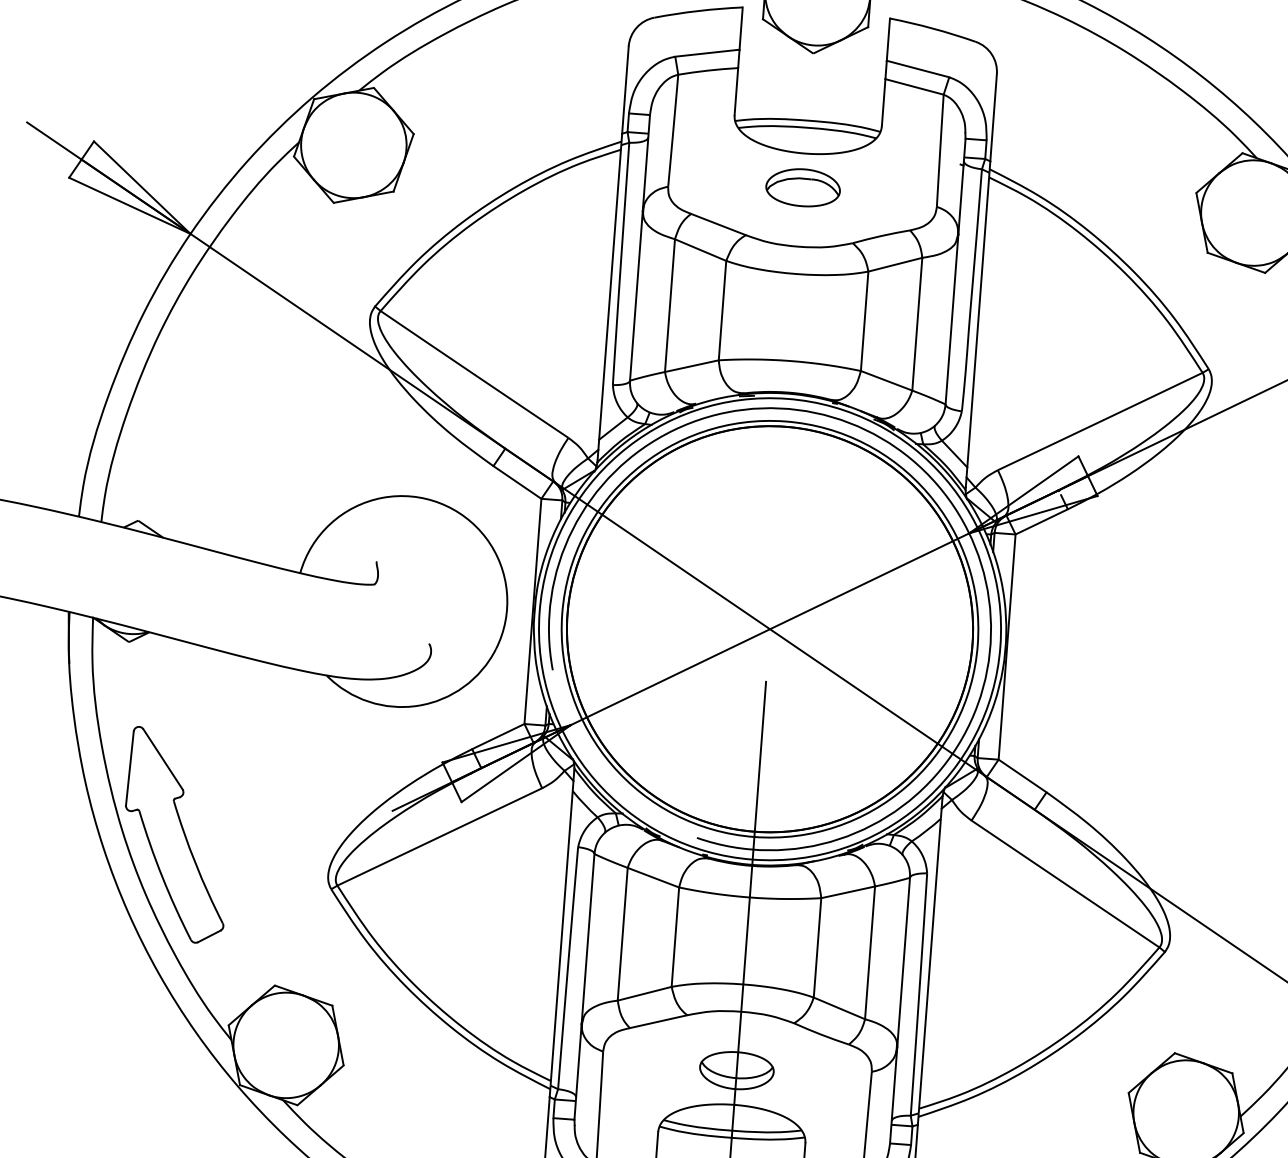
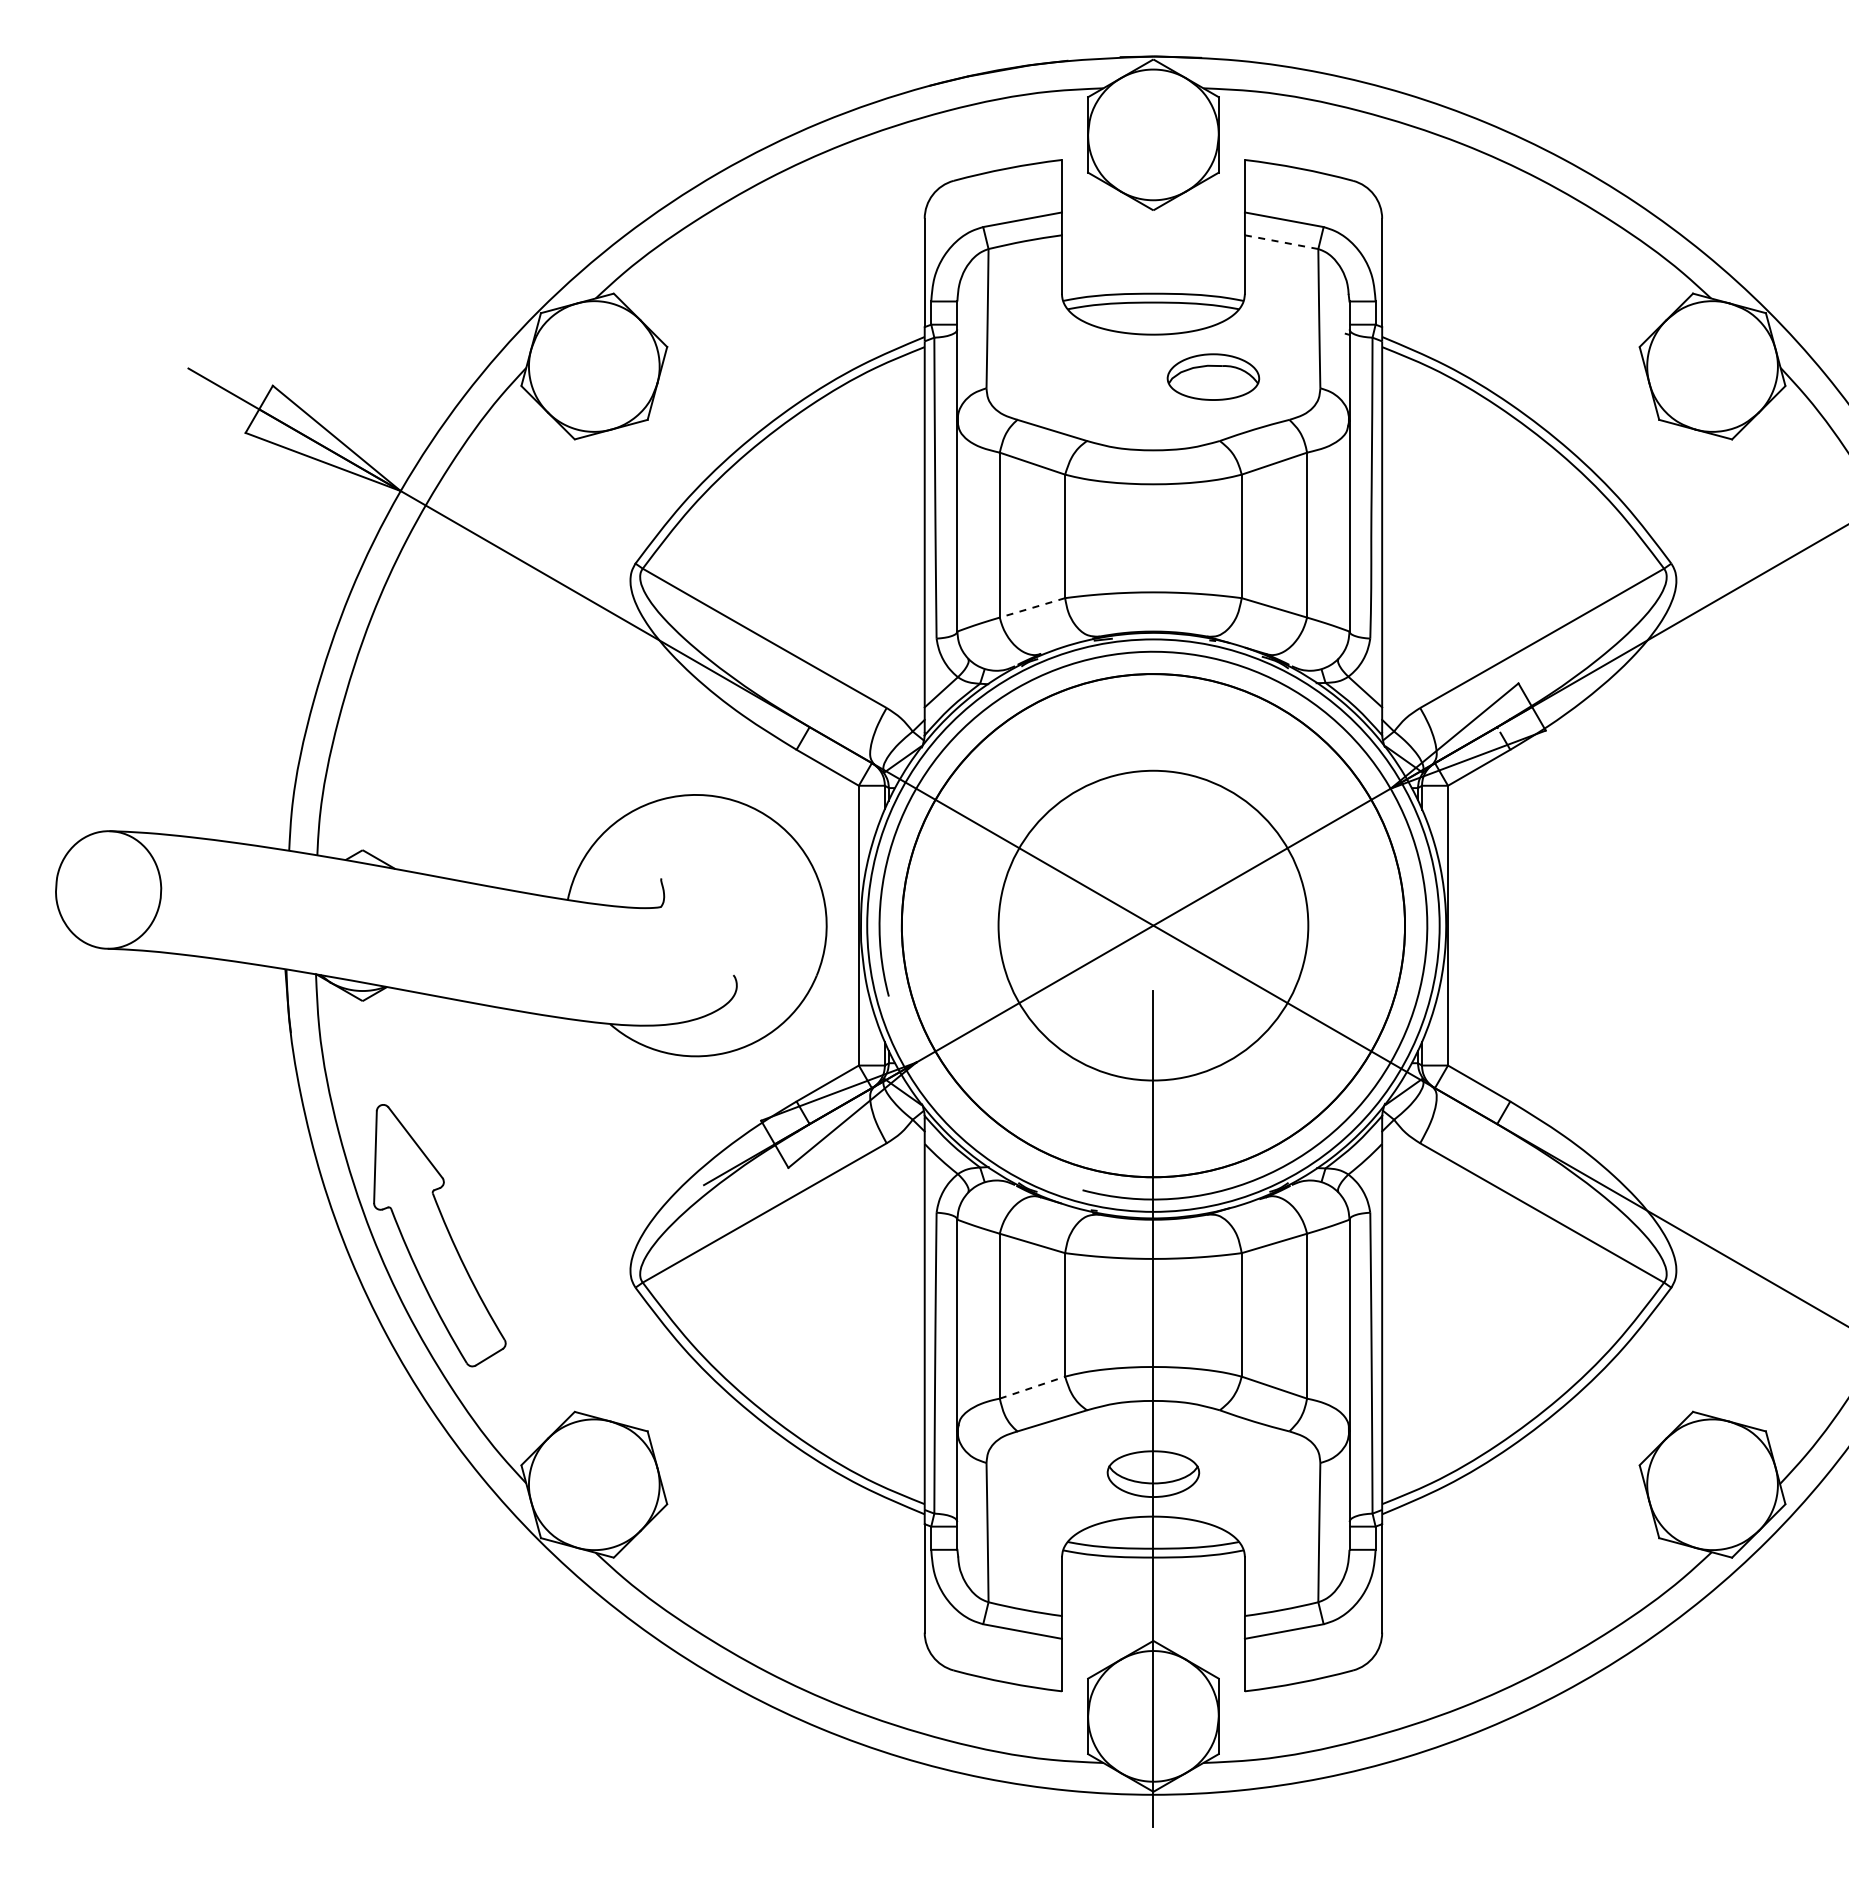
line: (915, 87) -> (1282, 242), solid -> dashed
part: (803, 187) -> (1213, 376), moved
line: (691, 366) -> (1032, 608), solid -> dashed
circle: (770, 629) -> (1153, 925), size x0.6
line: (644, 993) -> (1032, 1387), solid -> dashed

